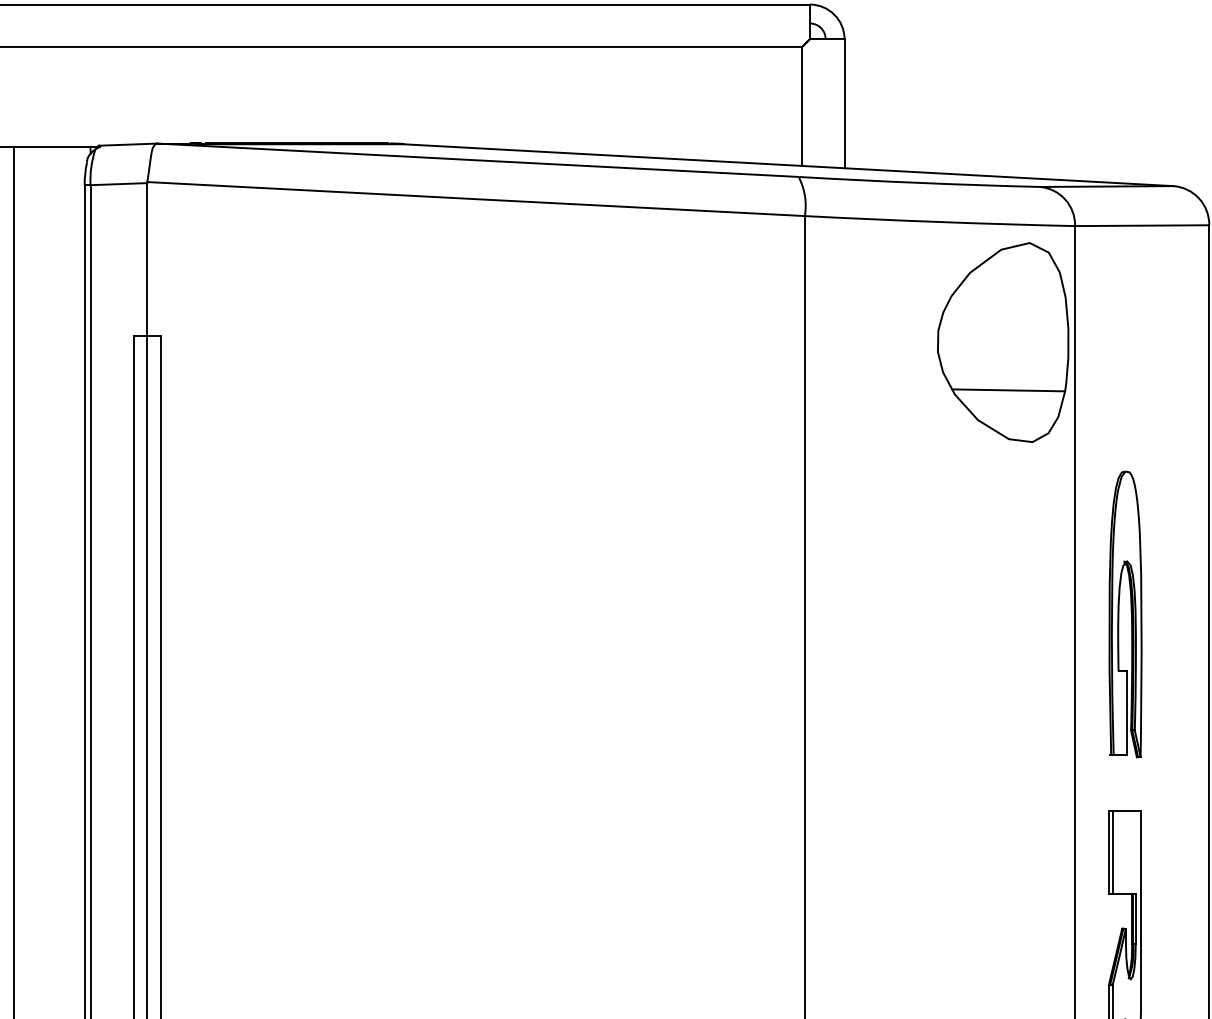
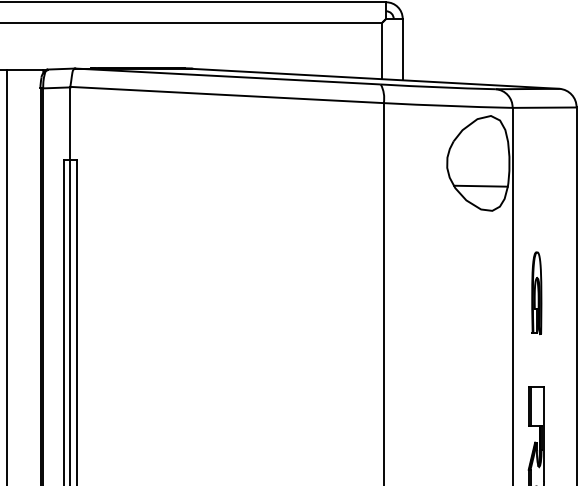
part: (1125, 615) -> (536, 293), size x0.6

